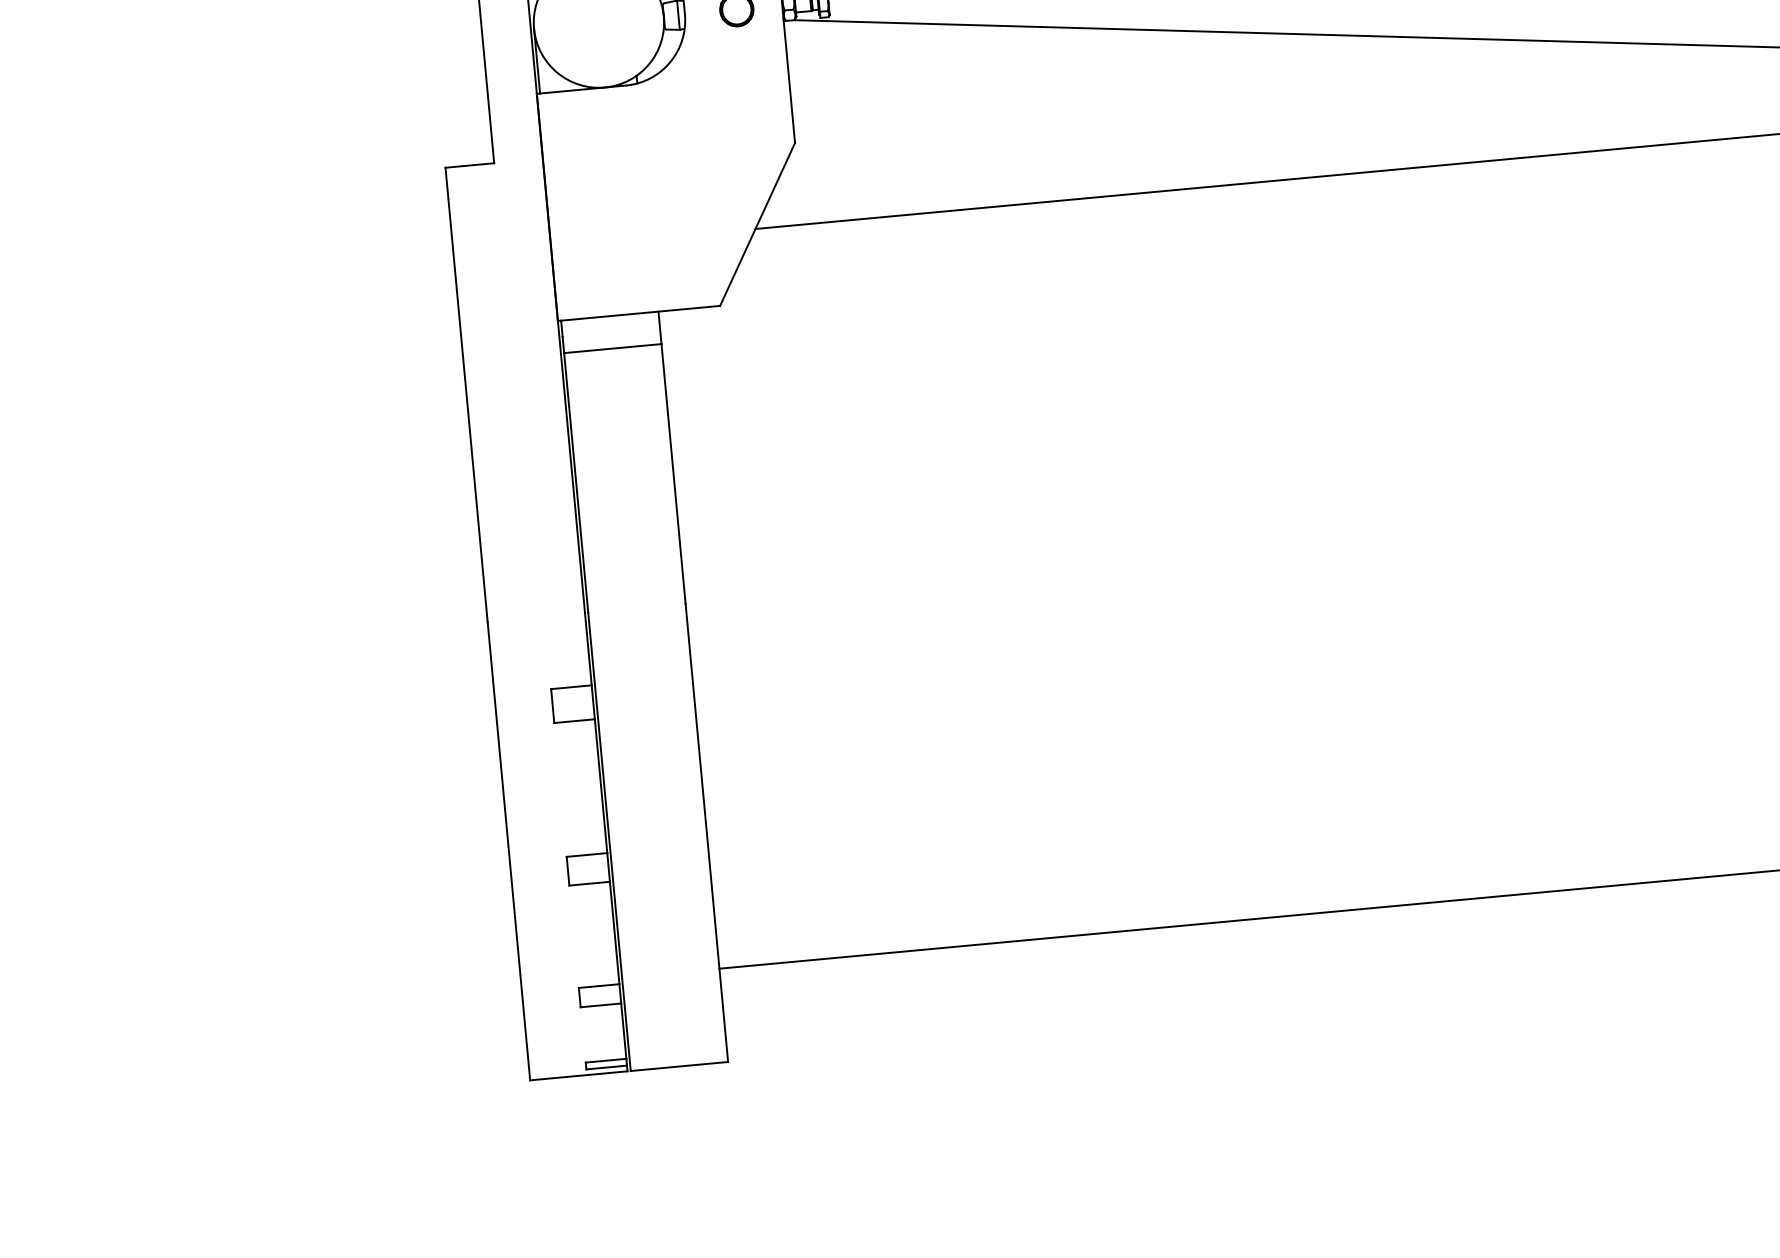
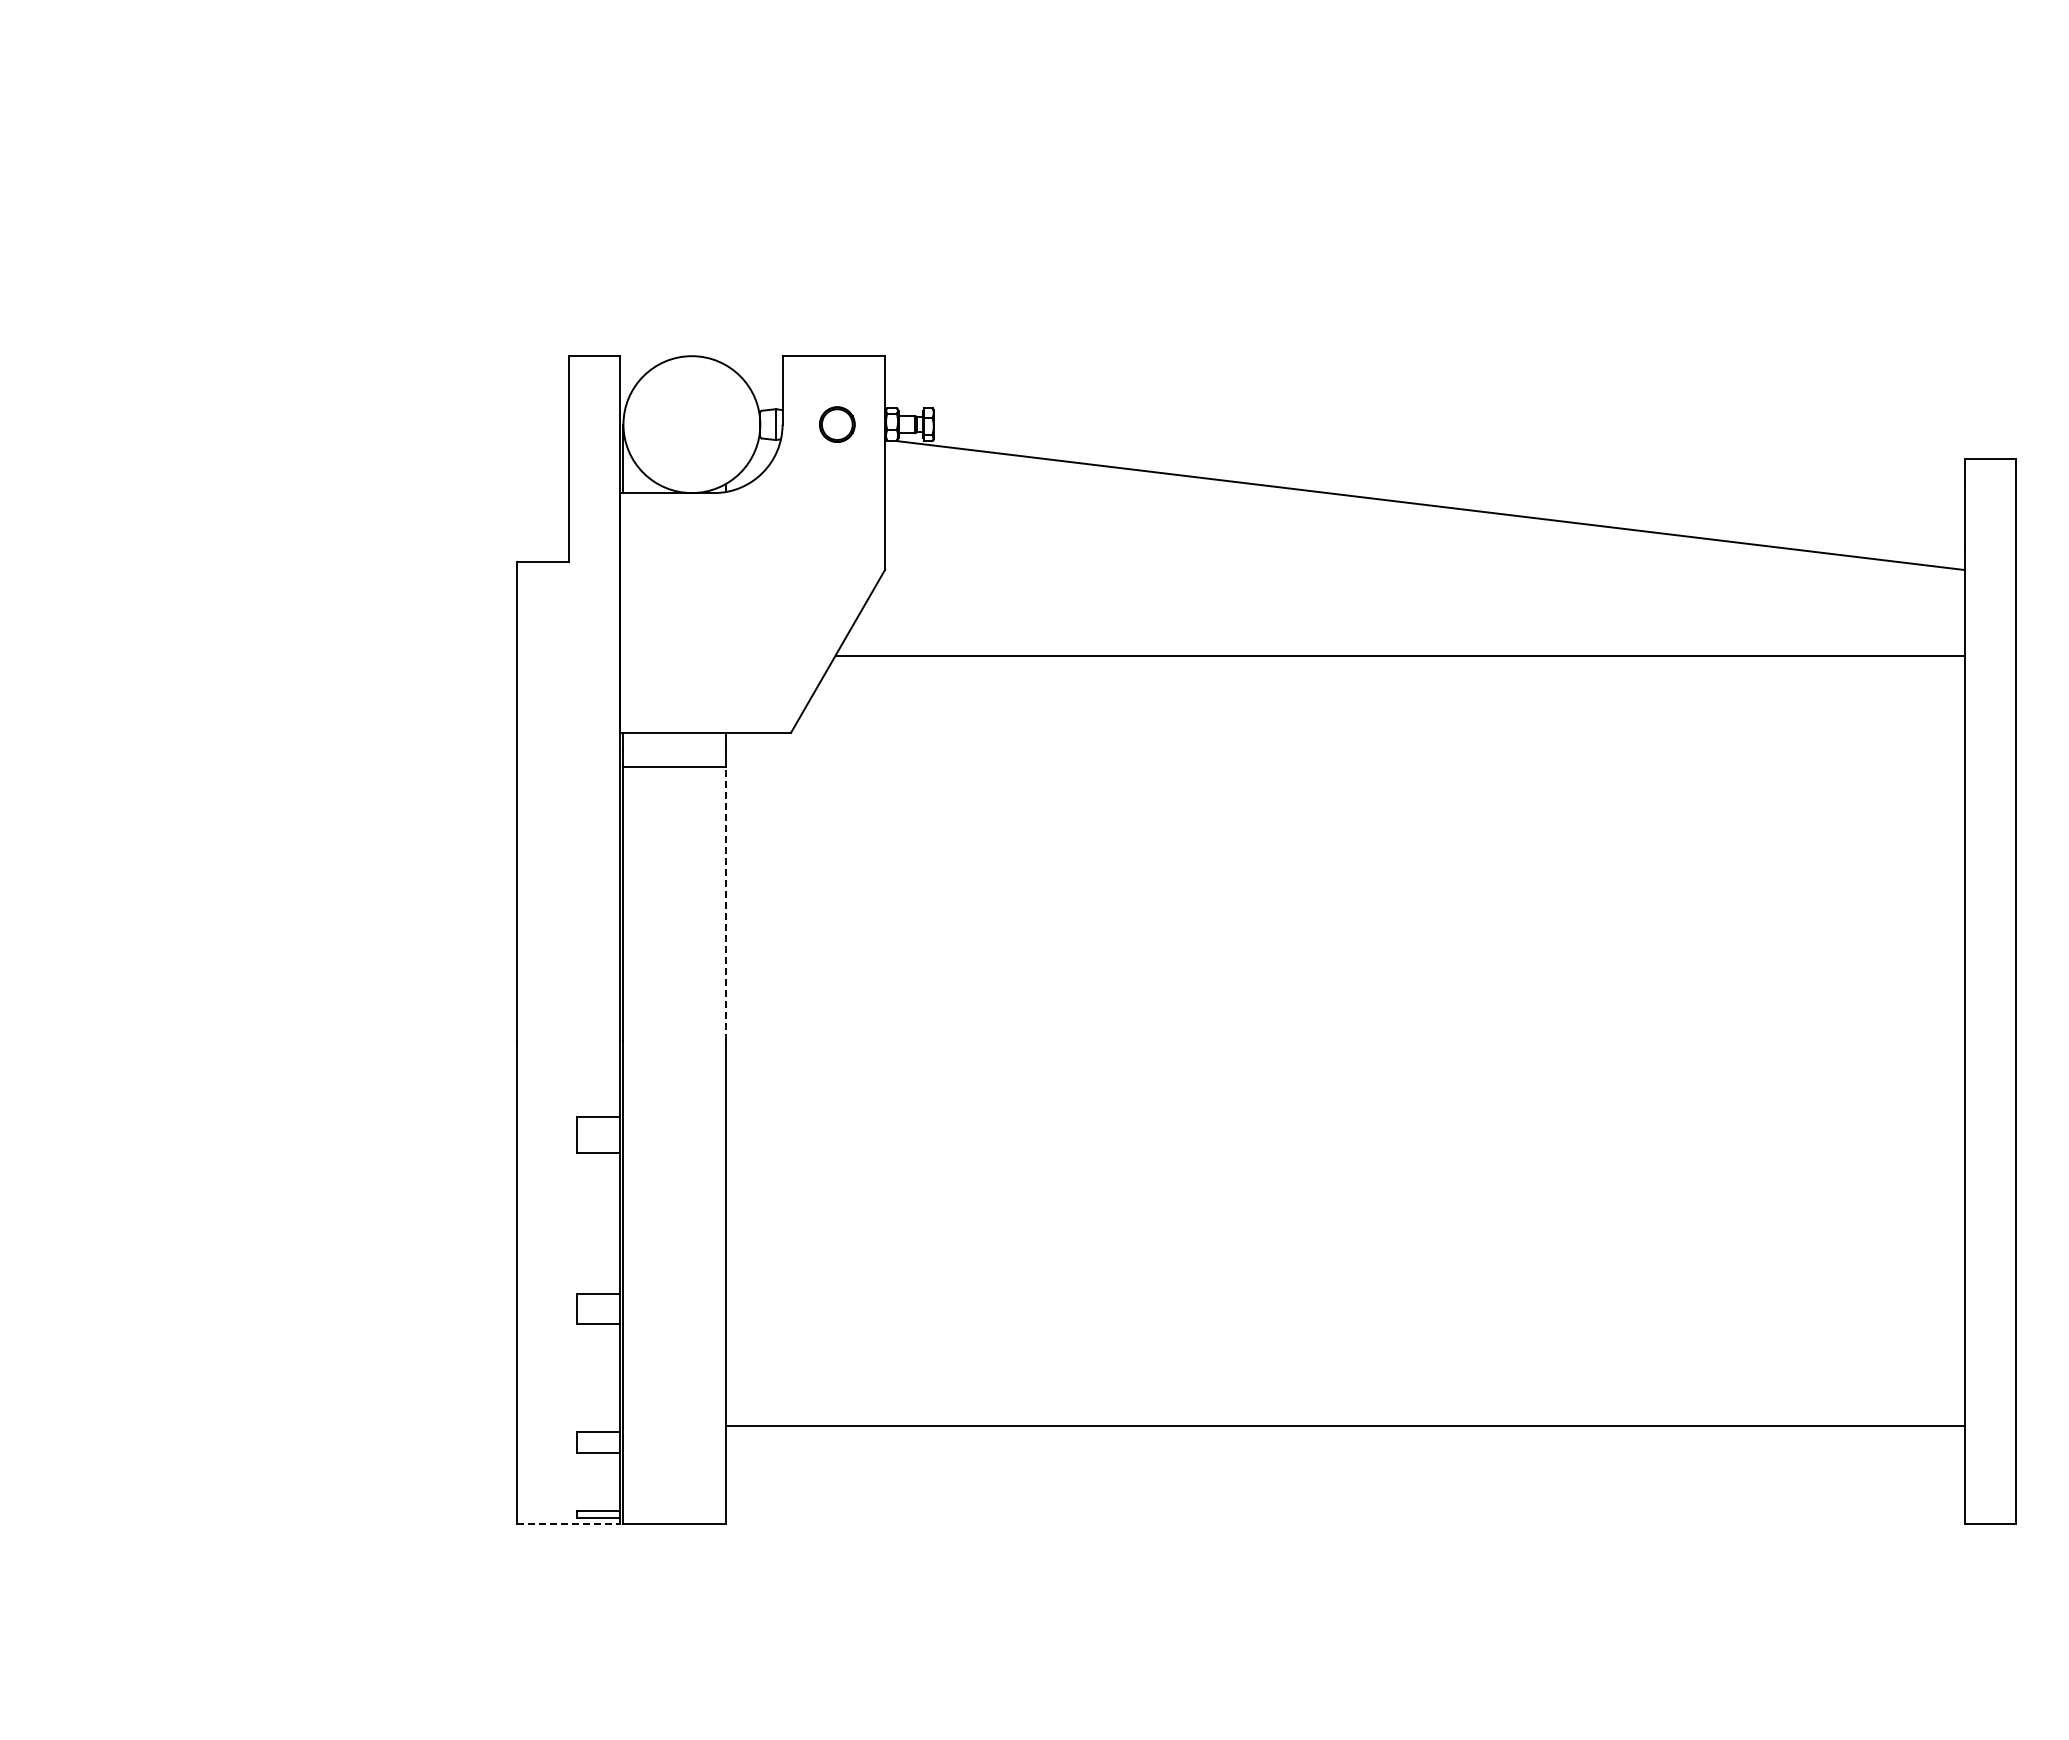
line: (673, 473) -> (726, 903), solid -> dashed
line: (579, 1076) -> (569, 1524), solid -> dashed

